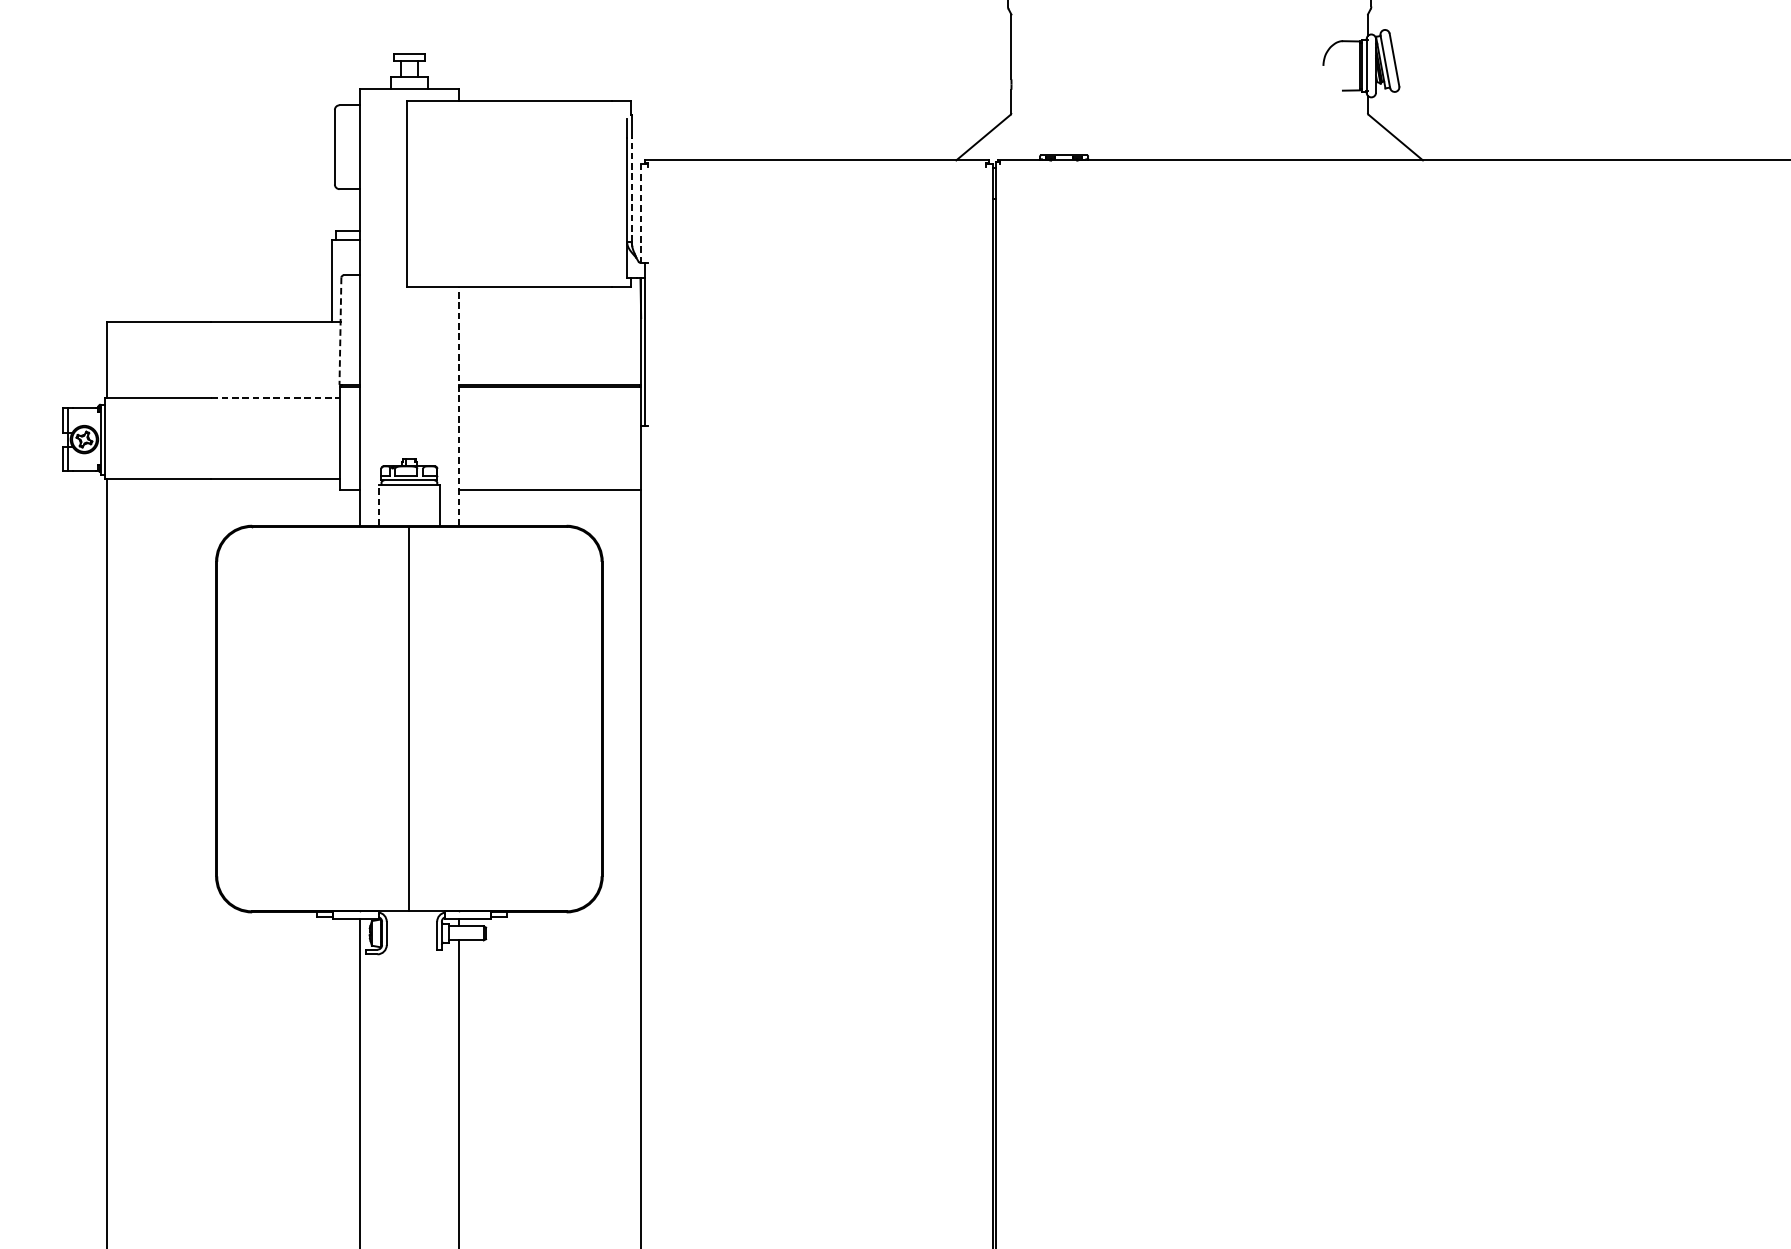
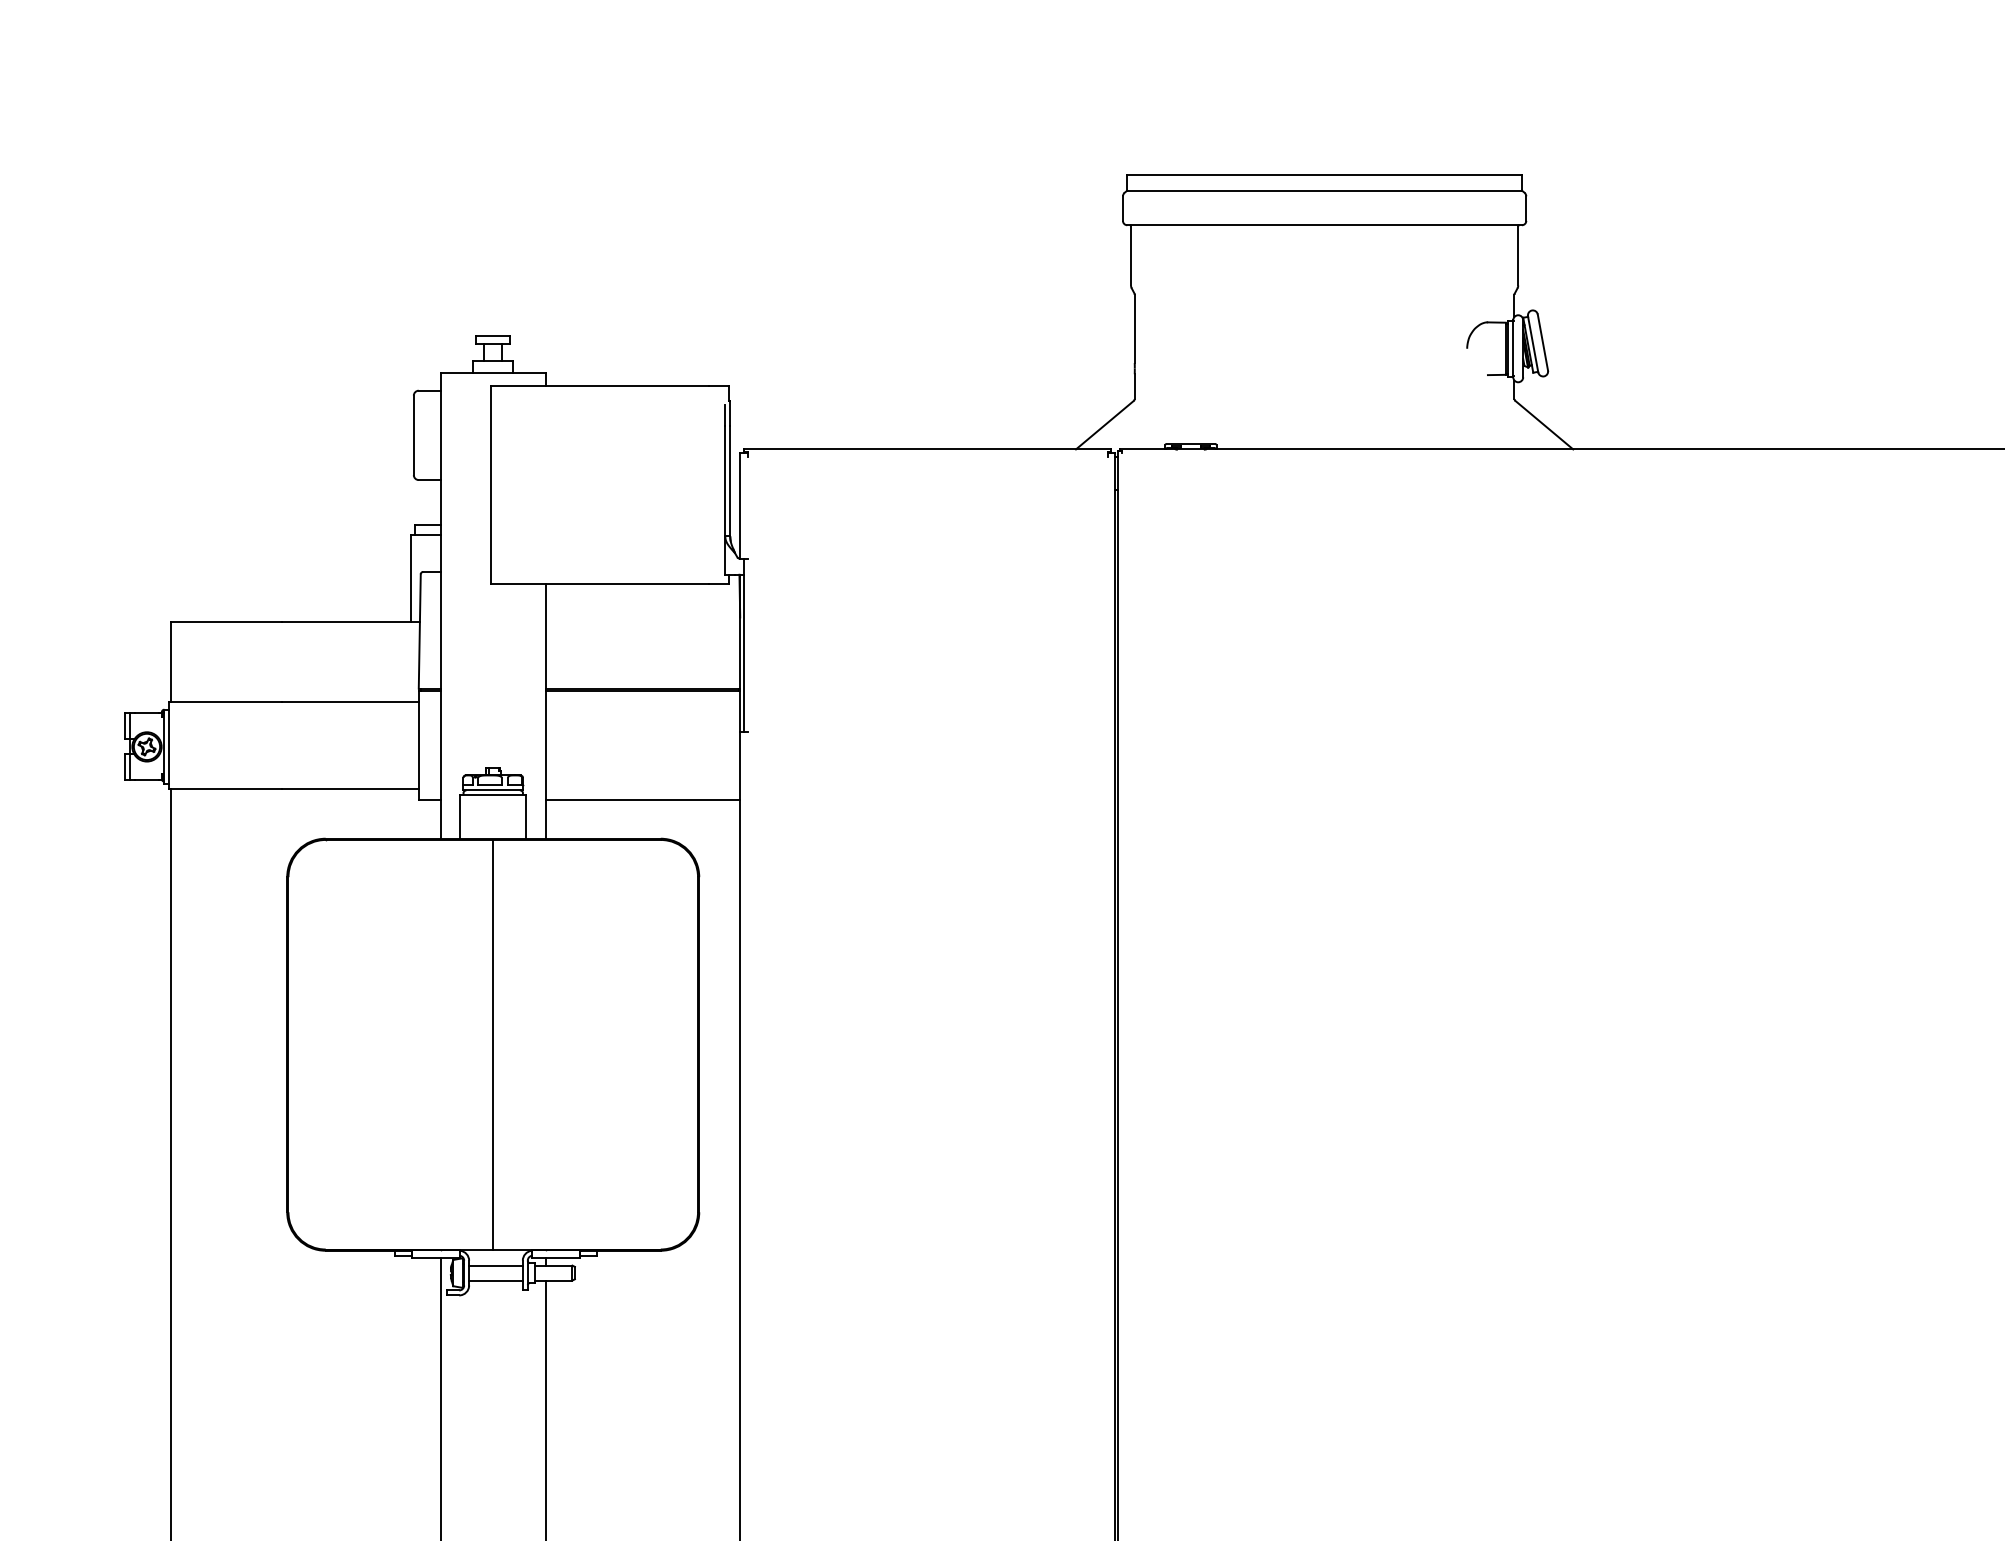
line: (632, 189) -> (730, 480), dashed -> solid
line: (641, 213) -> (740, 505), dashed -> solid
line: (340, 331) -> (419, 631), dashed -> solid
line: (276, 397) -> (351, 702), dashed -> solid
line: (458, 406) -> (545, 711), dashed -> solid
line: (378, 505) -> (460, 817), dashed -> solid
line: (411, 926) -> (495, 1265), added
line: (411, 940) -> (495, 1280), added

